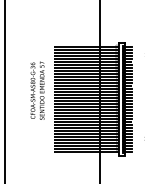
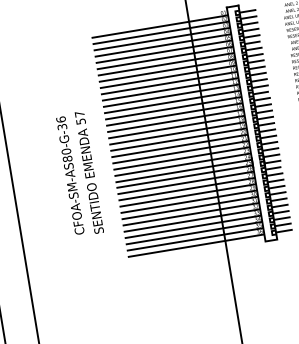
text: (37, 90) -> (79, 173), moved

